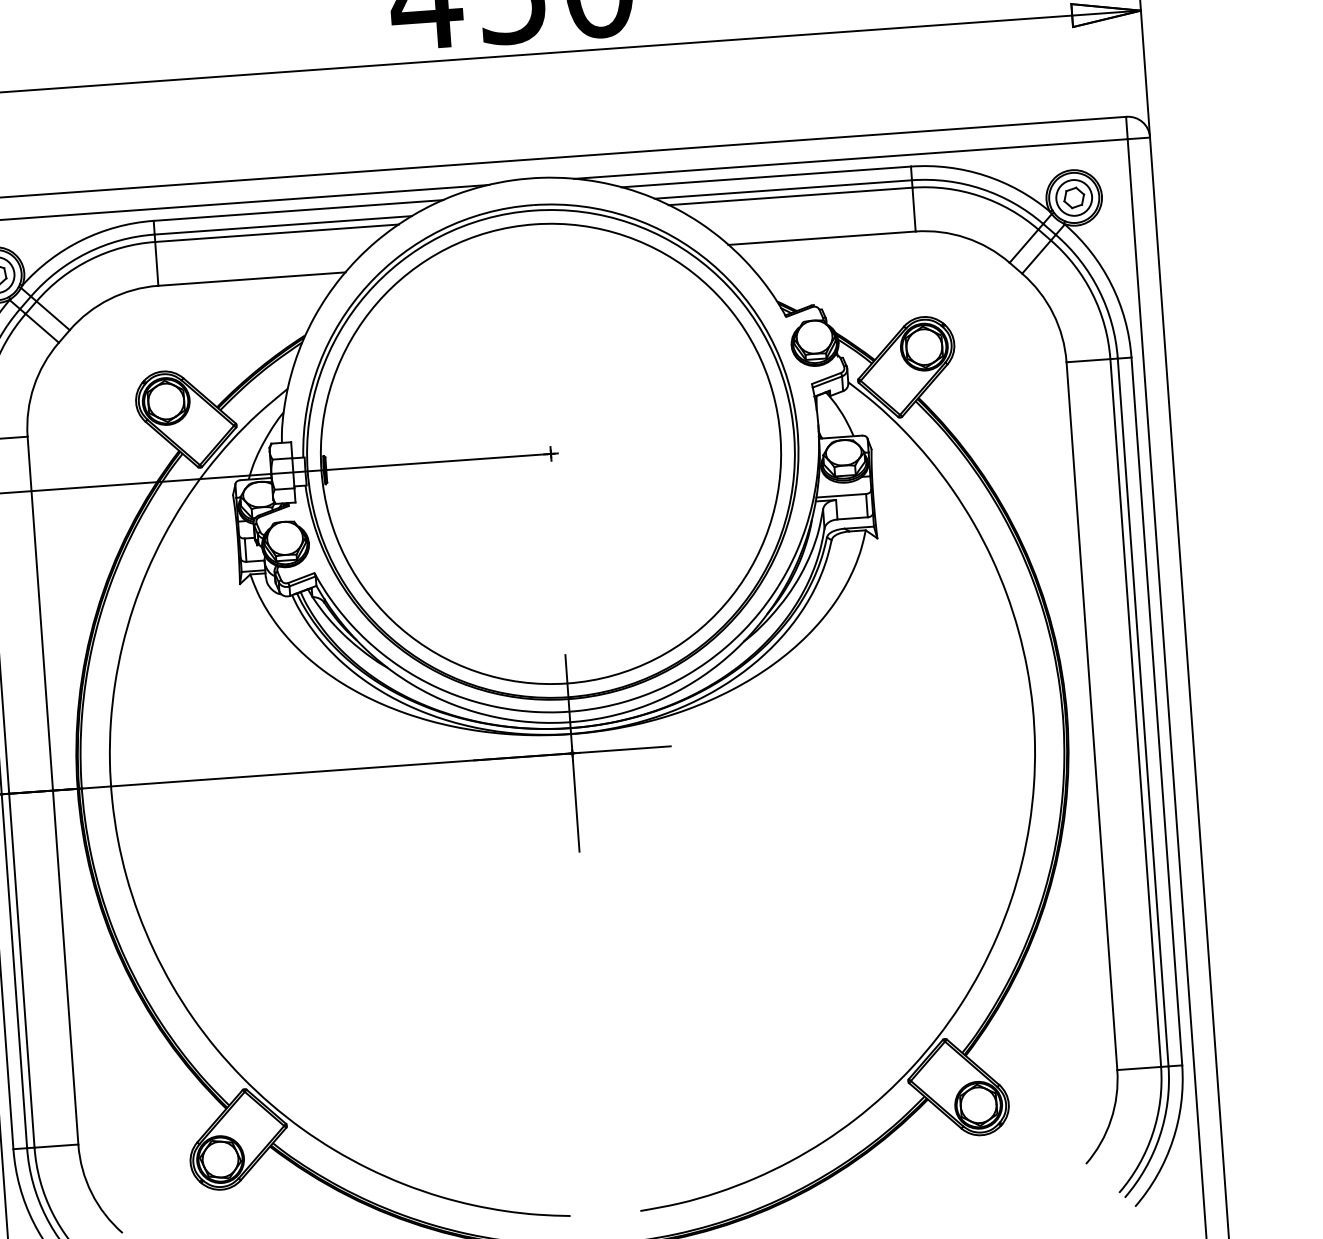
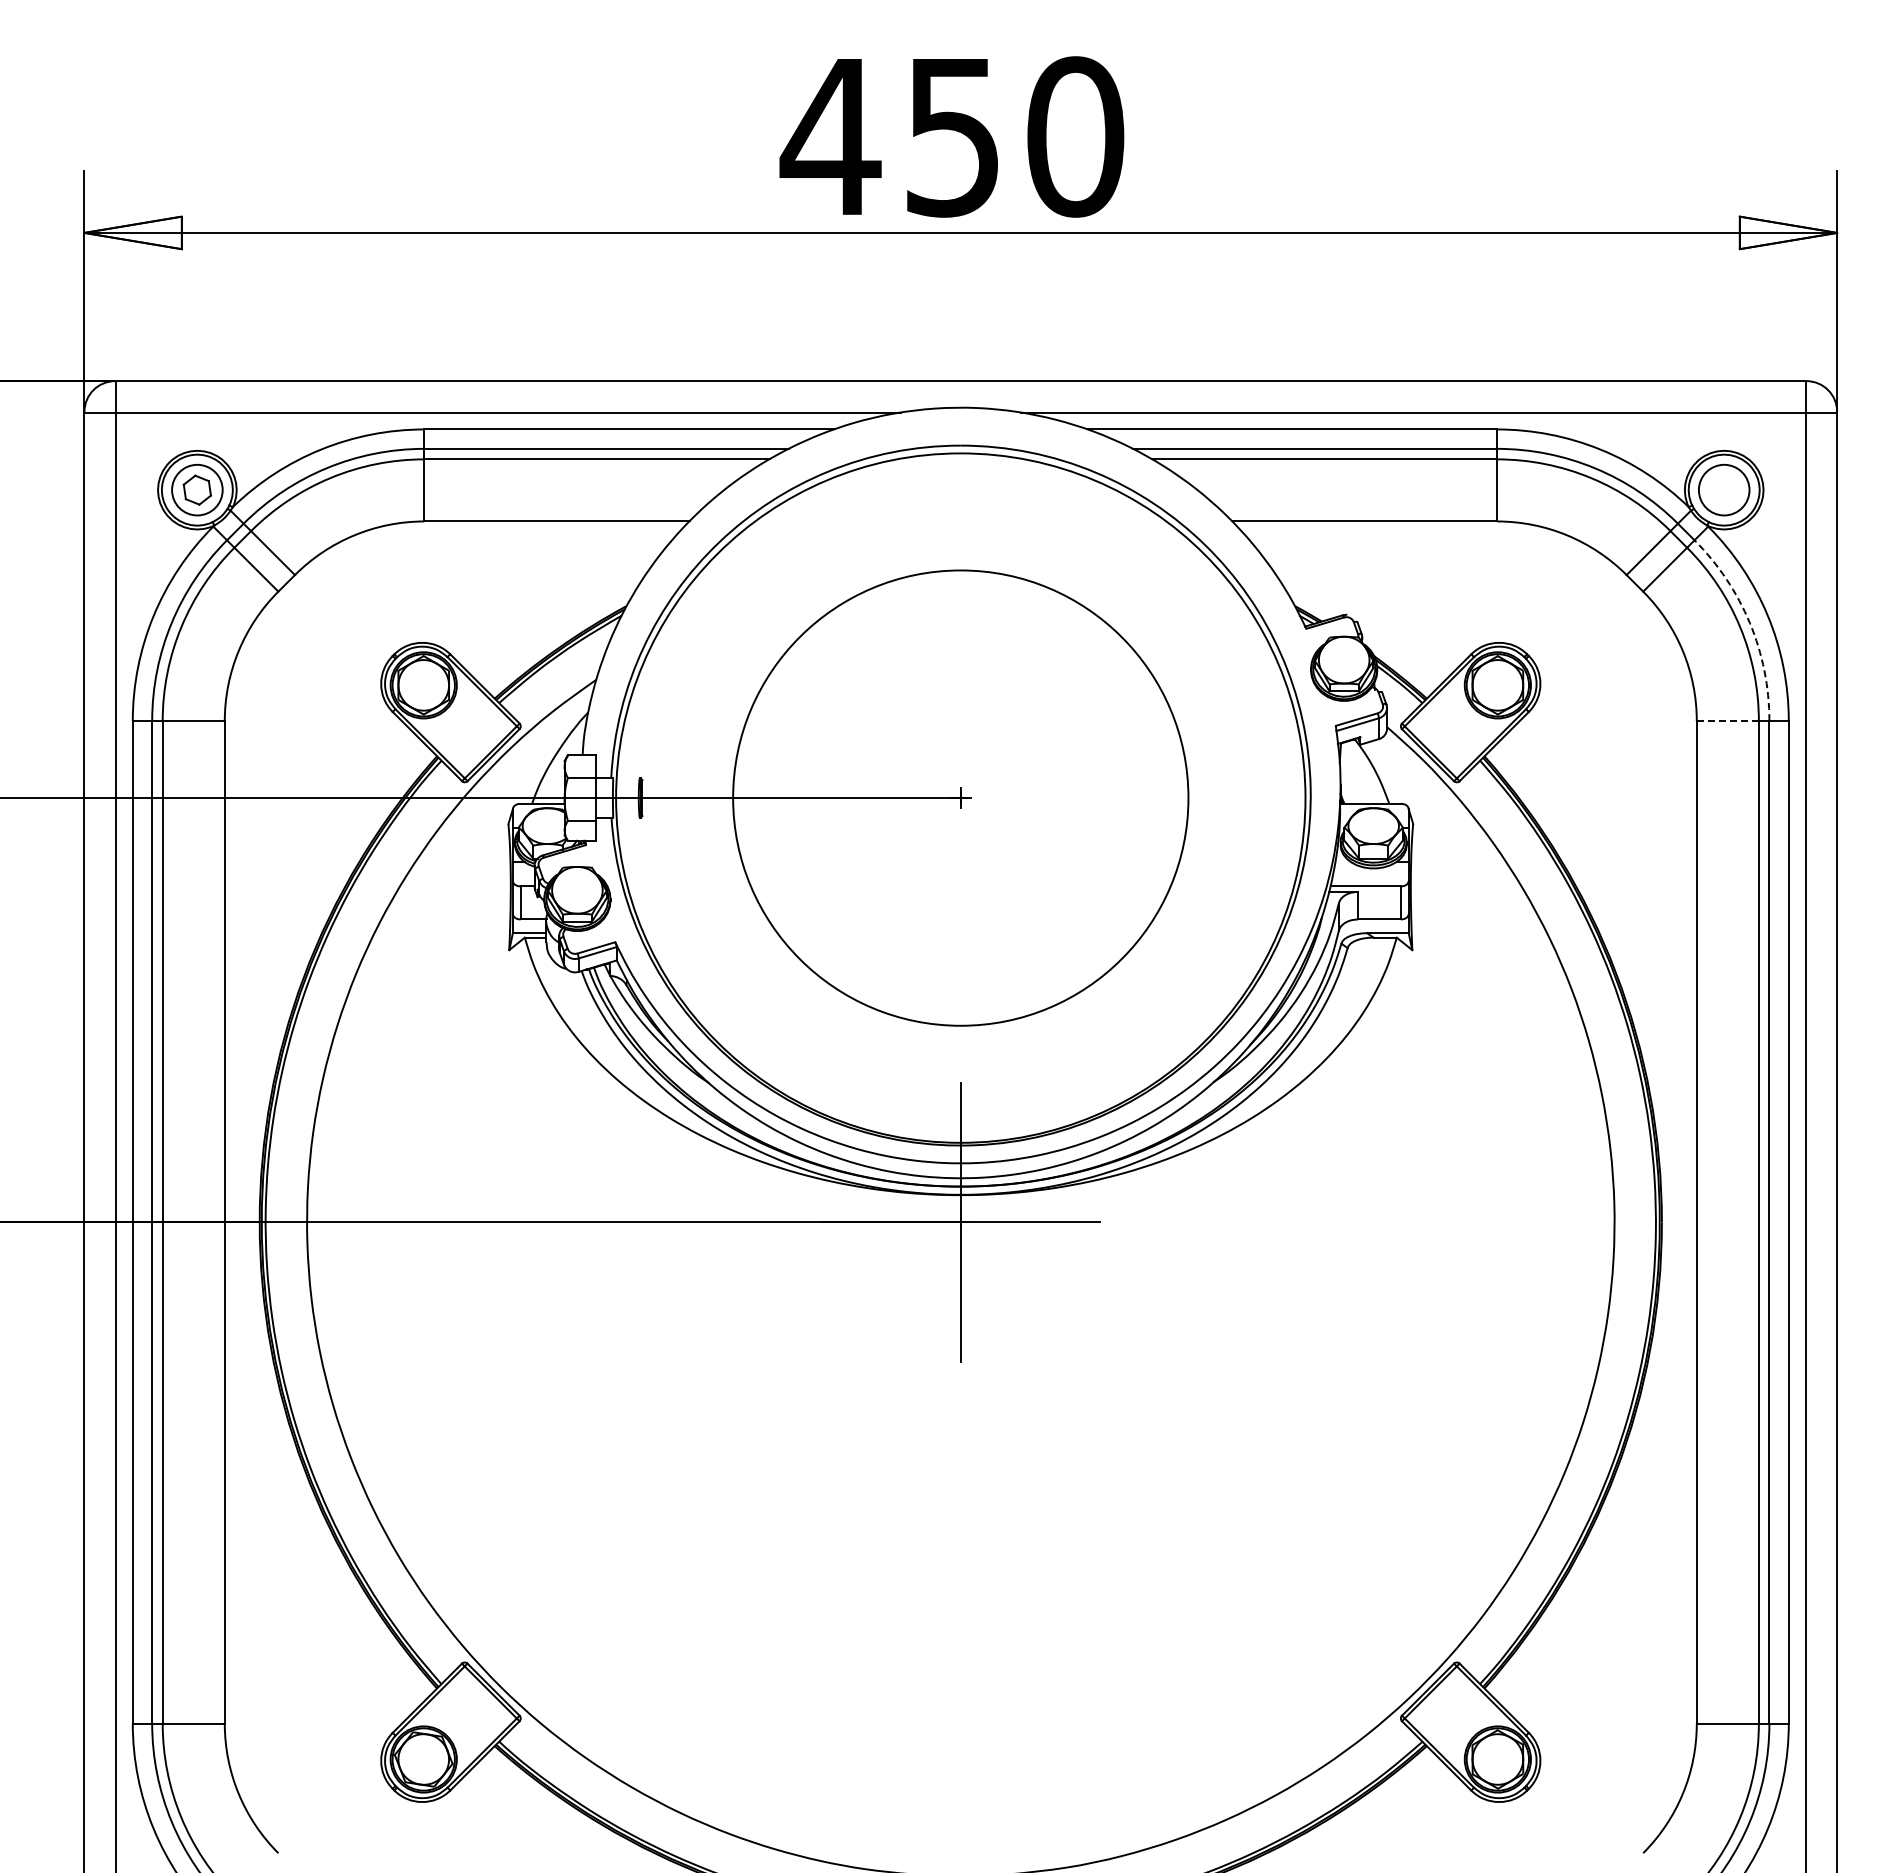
part: (1074, 198) -> (1724, 490), removed
arc: (1098, 290) -> (1749, 623), solid -> dashed
line: (1088, 361) -> (1728, 721), solid -> dashed
circle: (550, 453) -> (960, 797), size x0.7

